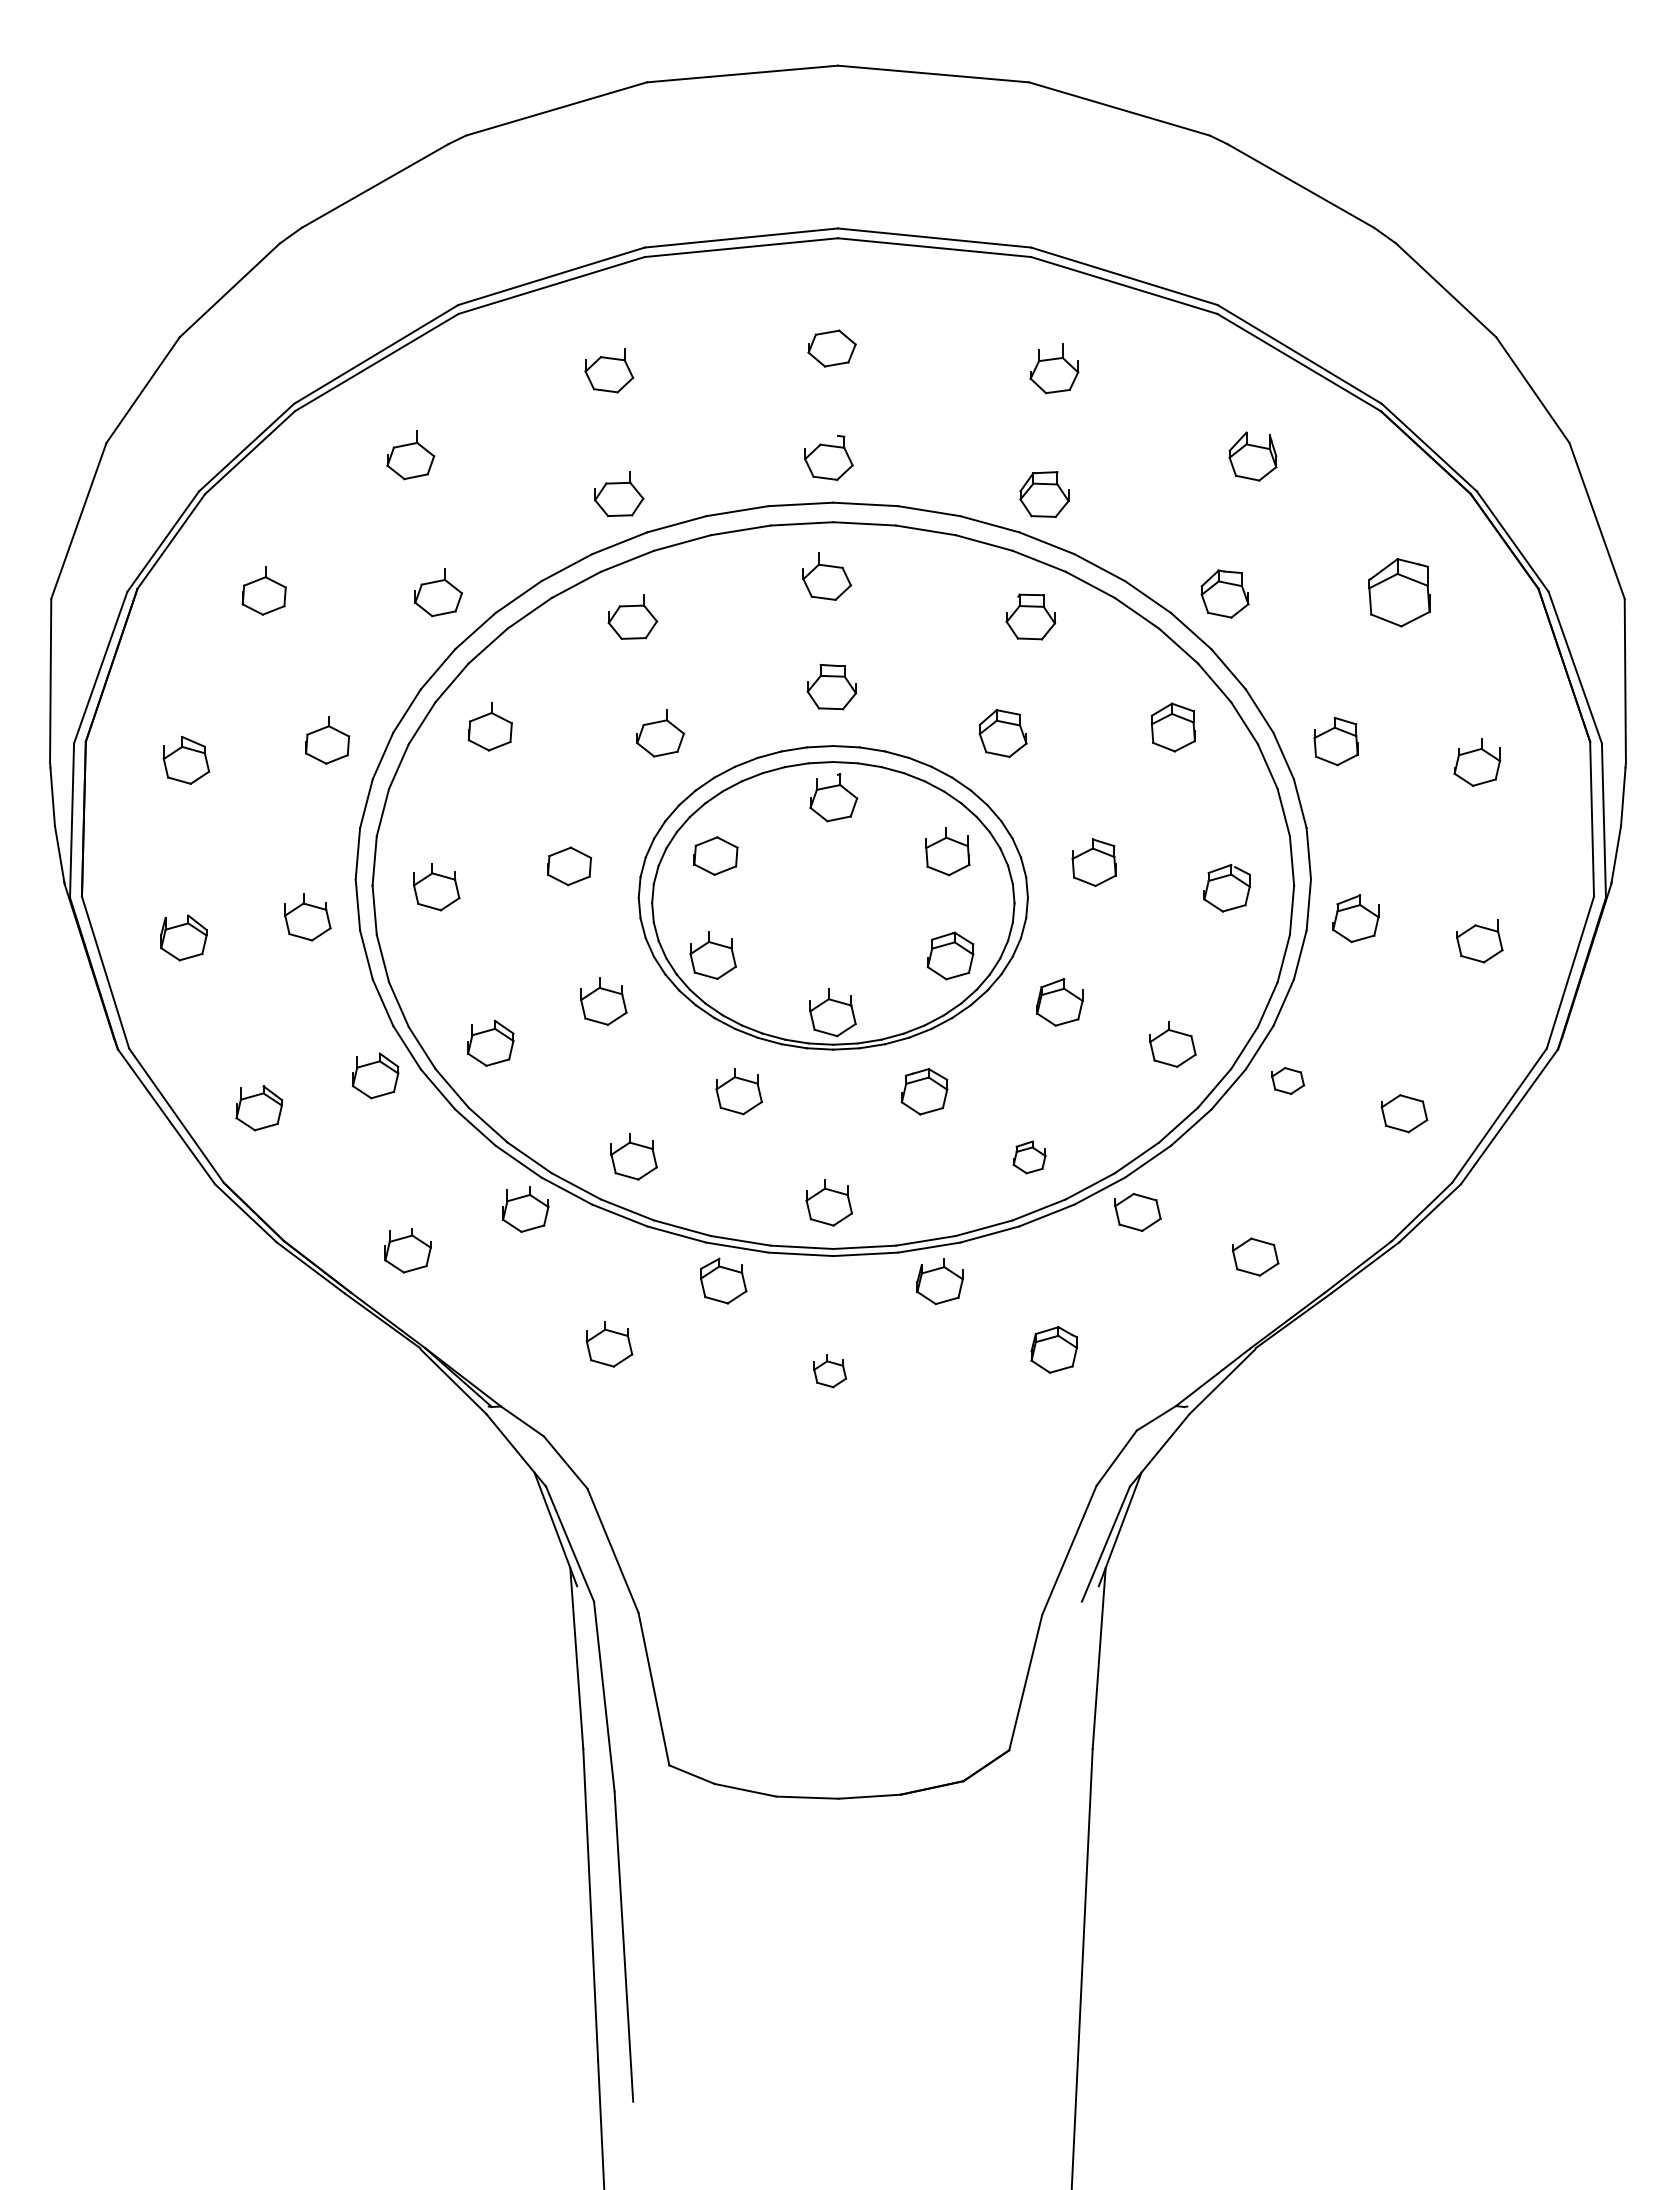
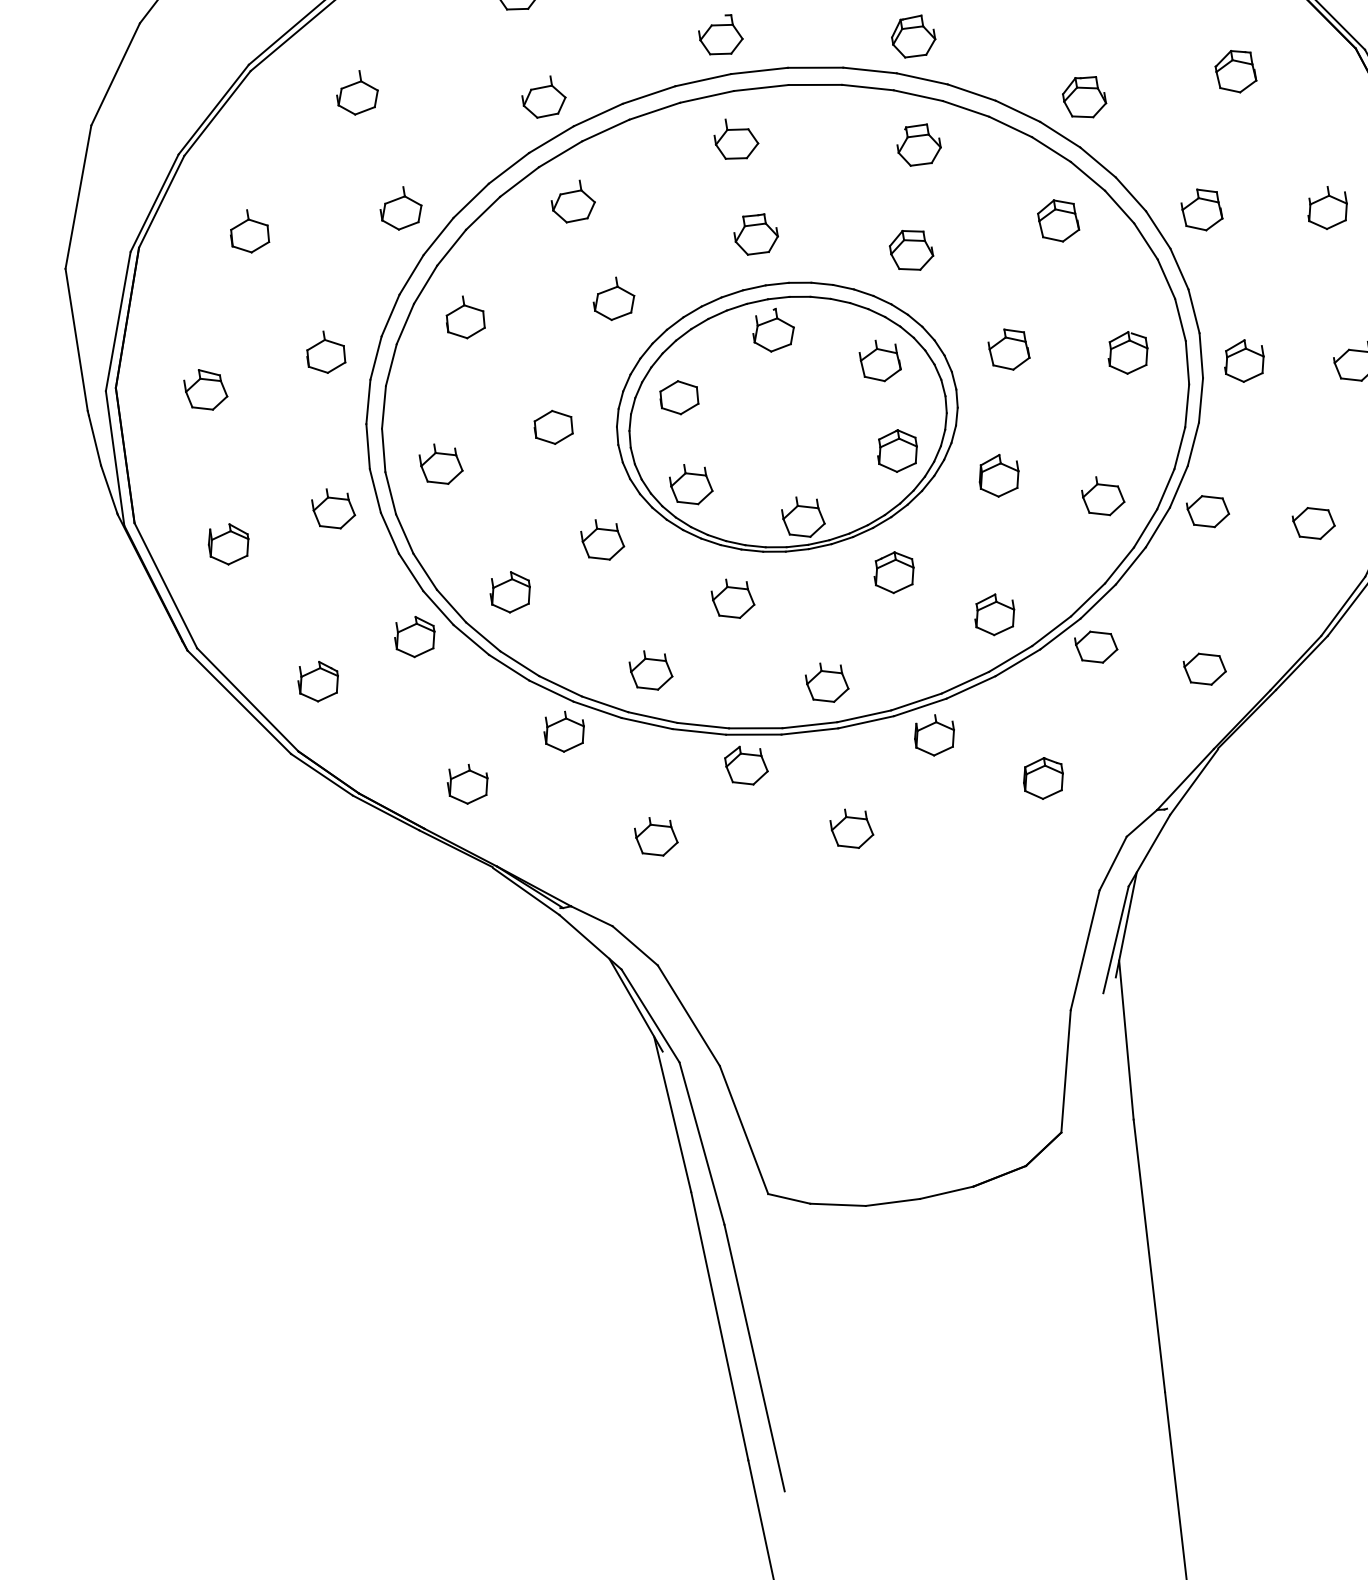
part: (1399, 592) -> (1235, 71), size x0.71
part: (1287, 1080) -> (1207, 511), size x1.43
part: (1029, 1157) -> (994, 614), size x1.43
part: (829, 1371) -> (851, 829), size x1.43

